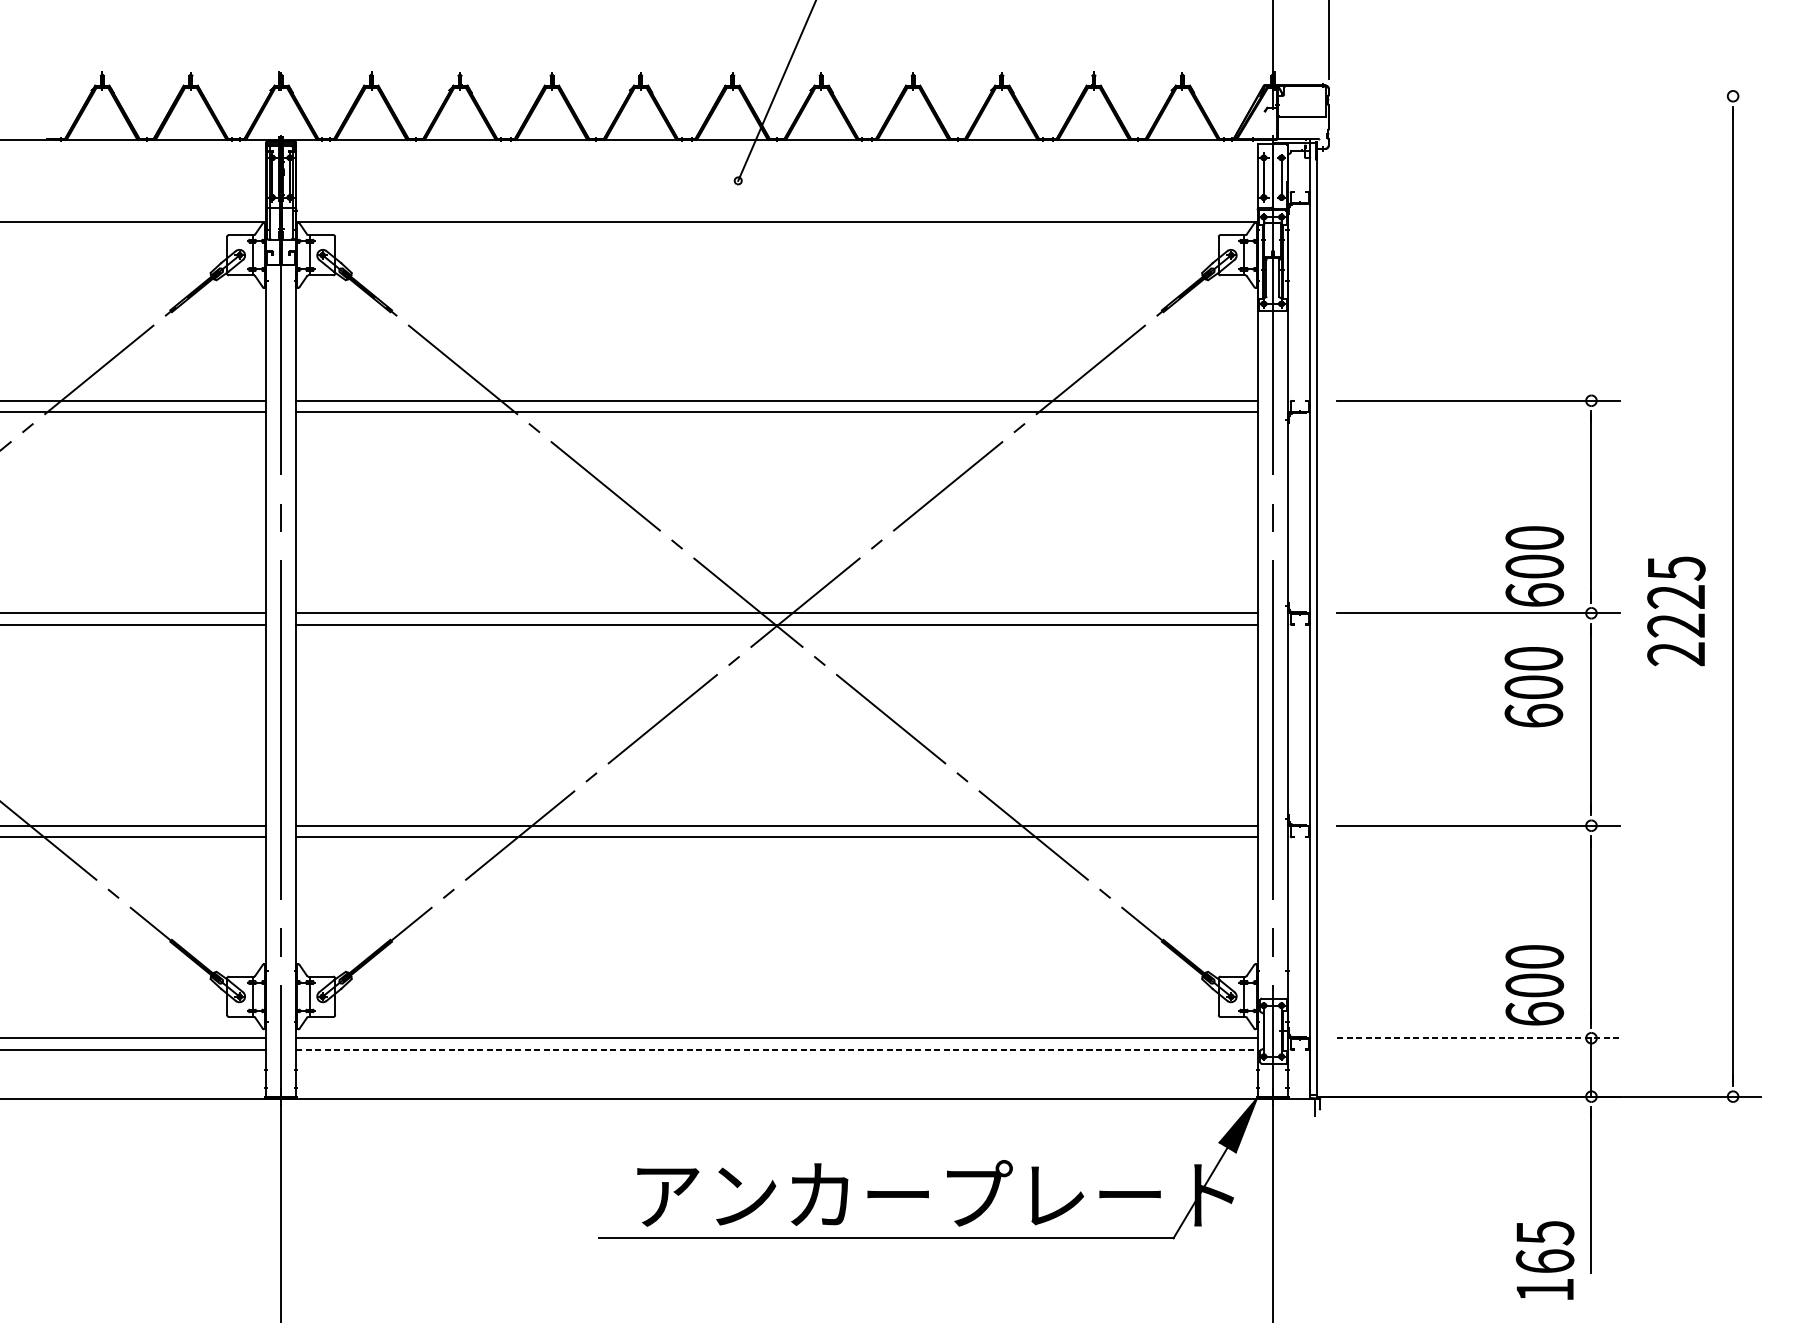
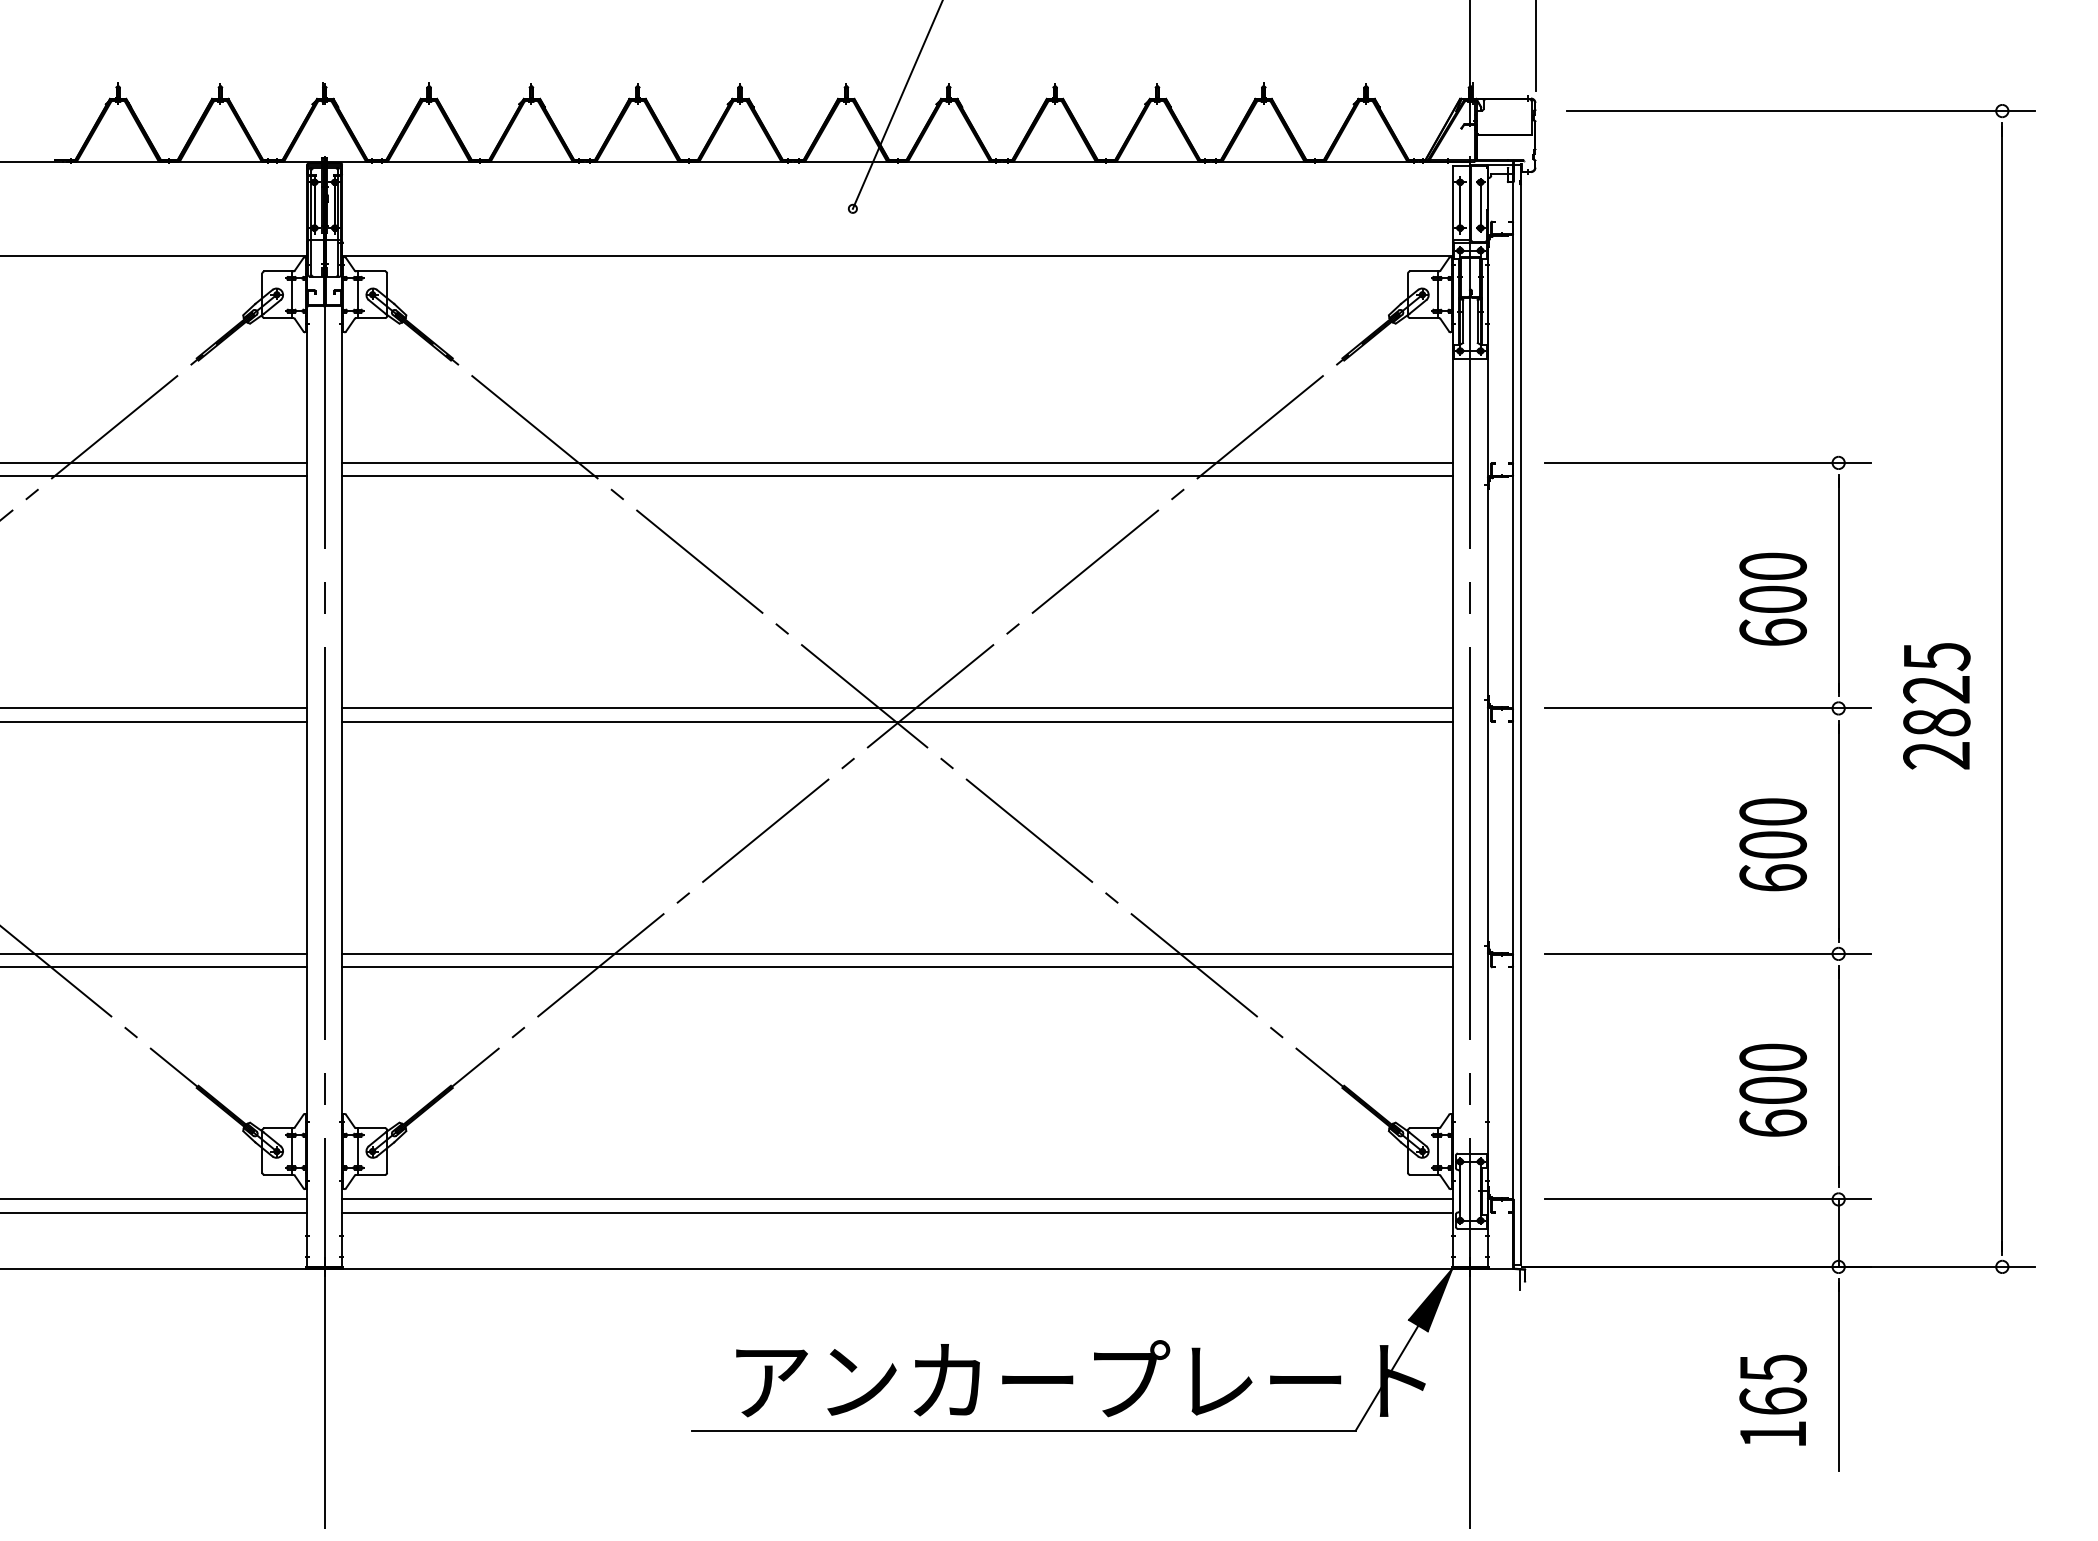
line: (1559, 96) -> (1801, 111), added
text: (1534, 565) -> (1772, 598), moved
text: (1676, 625) -> (1936, 722), 2225 -> 2825
text: (1533, 686) -> (1772, 844), moved
text: (1534, 984) -> (1772, 1089), moved
line: (1478, 1038) -> (1708, 1199), dashed -> solid
line: (777, 1049) -> (898, 1212), dashed -> solid
text: (1544, 1259) -> (1772, 1399), moved

